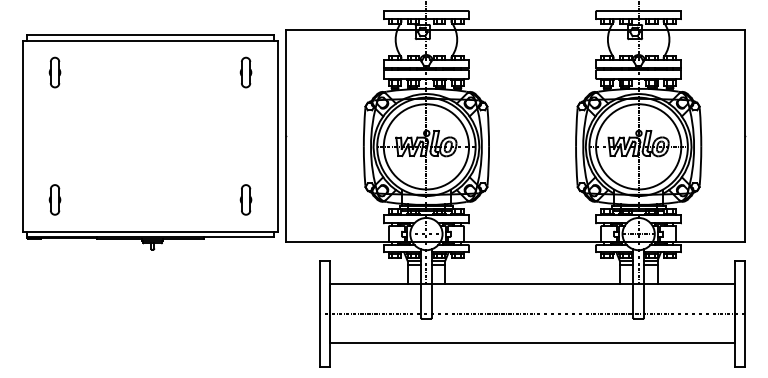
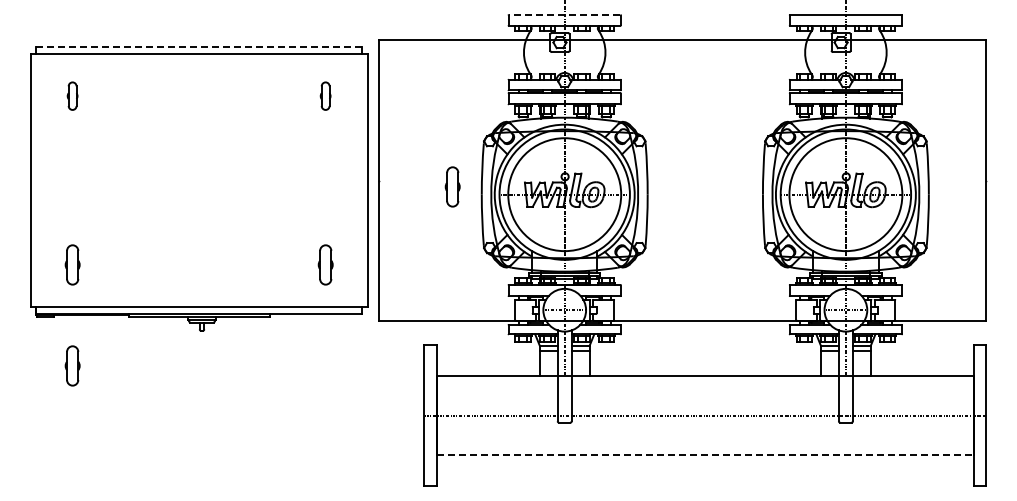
line: (426, 11) -> (564, 15), solid -> dashed
line: (150, 35) -> (198, 47), solid -> dashed
part: (54, 72) -> (72, 95), size x0.7
part: (245, 72) -> (325, 95), size x0.7
part: (341, 140) -> (452, 186), added
part: (54, 275) -> (72, 365), added
line: (532, 342) -> (705, 454), solid -> dashed

